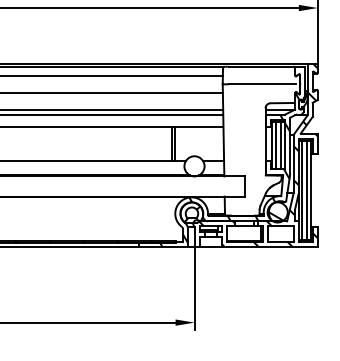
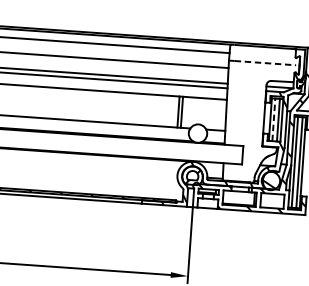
line: (262, 84) -> (265, 63), solid -> dashed
line: (276, 145) -> (274, 119), solid -> dashed

